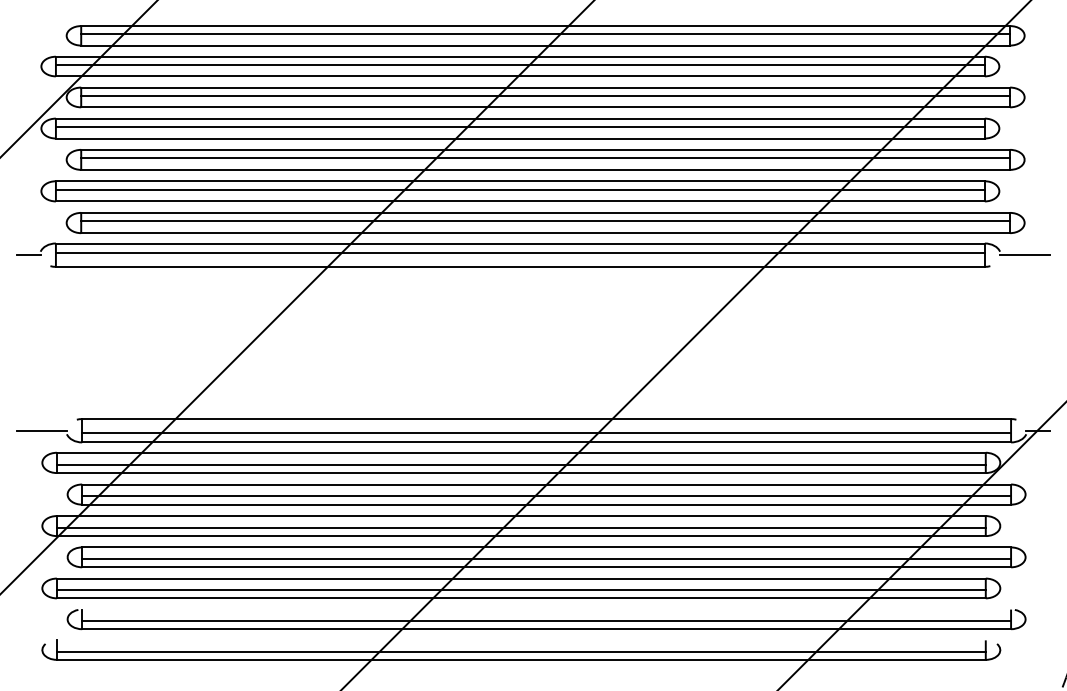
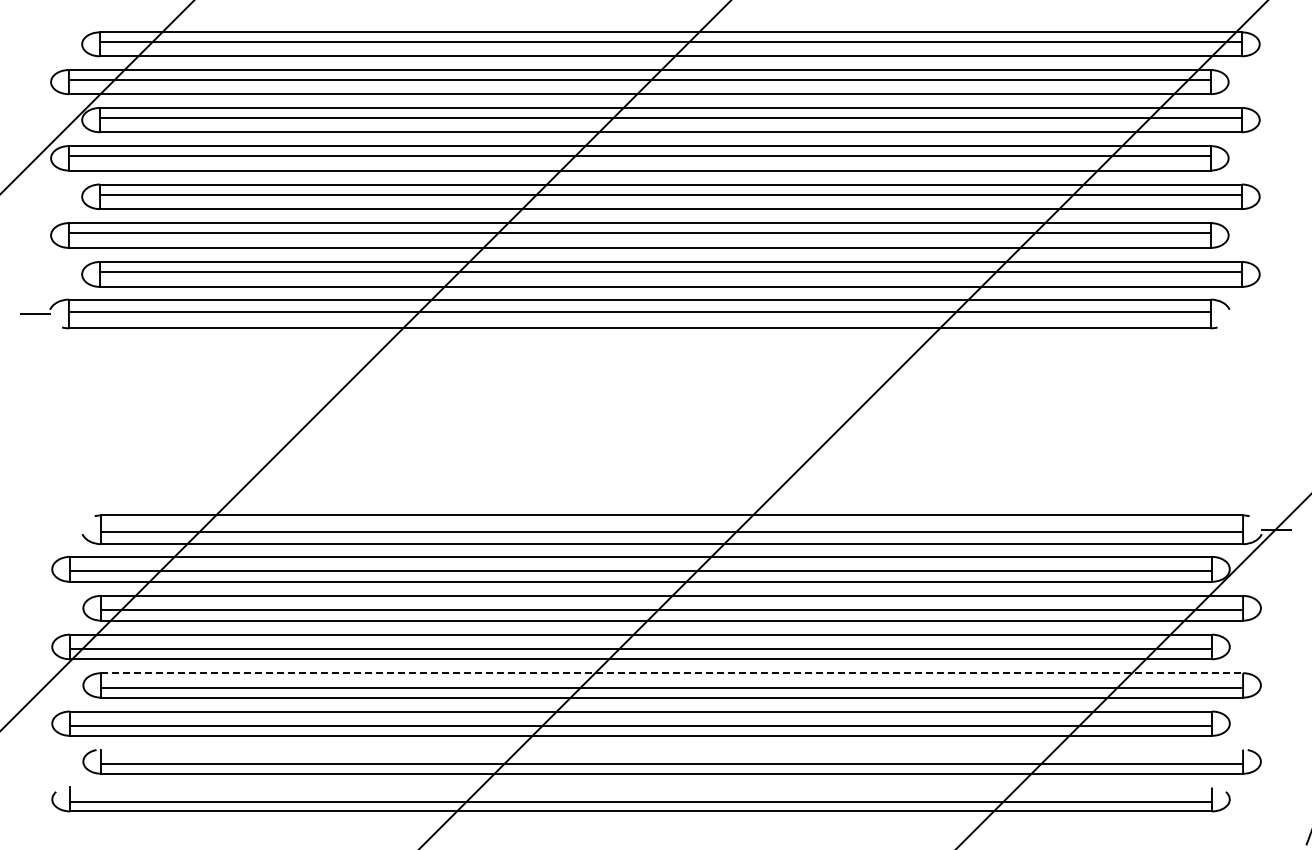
line: (1025, 255) -> (1260, 314), removed
line: (41, 430) -> (51, 529), removed
line: (546, 547) -> (672, 673), solid -> dashed

